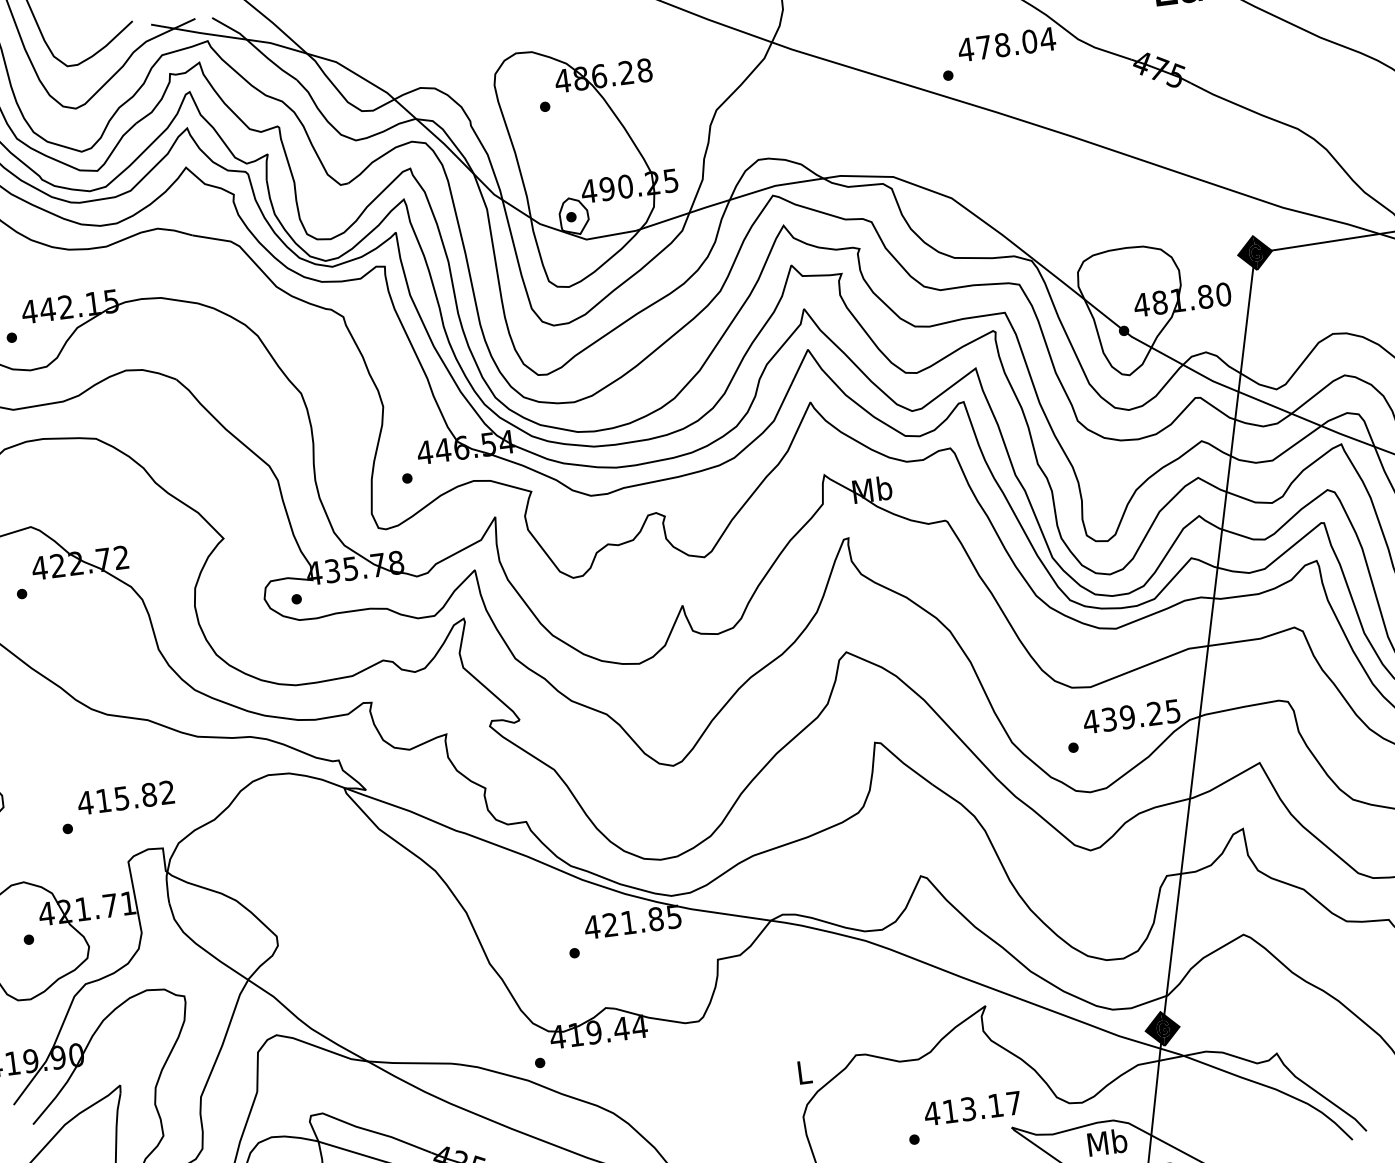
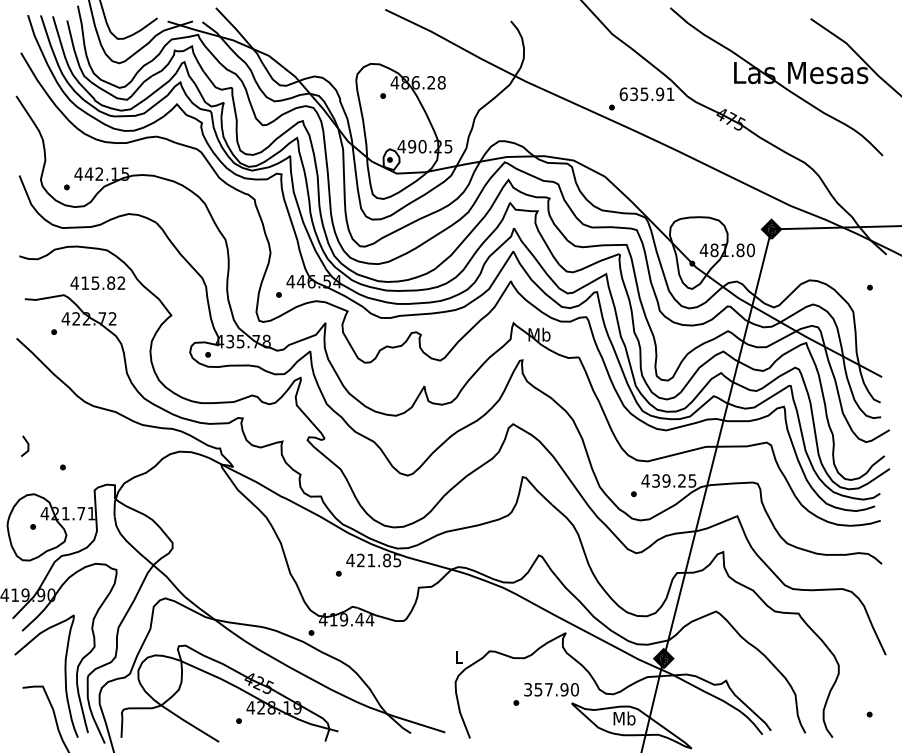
text: (1005, 45) -> (646, 94), 478.04 -> 635.91
text: (125, 796) -> (97, 282), moved
text: (973, 1108) -> (551, 689), 413.17 -> 357.90

